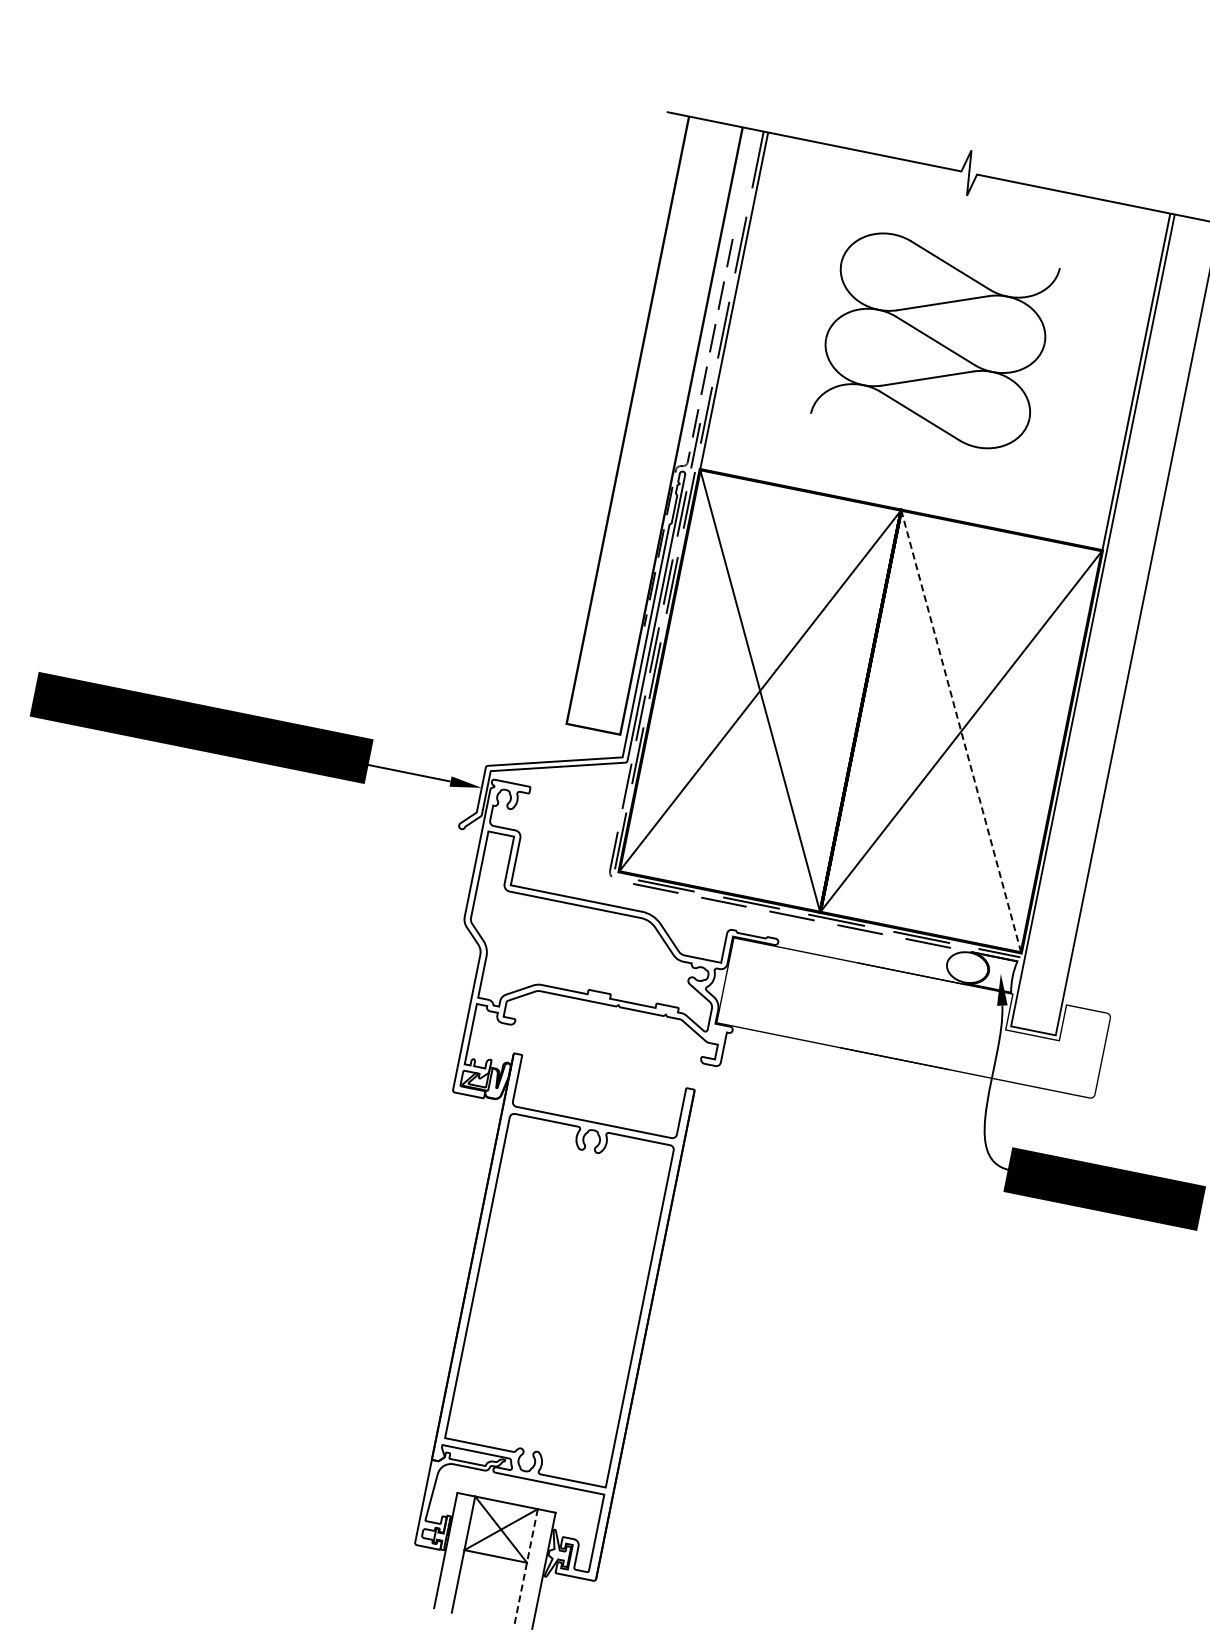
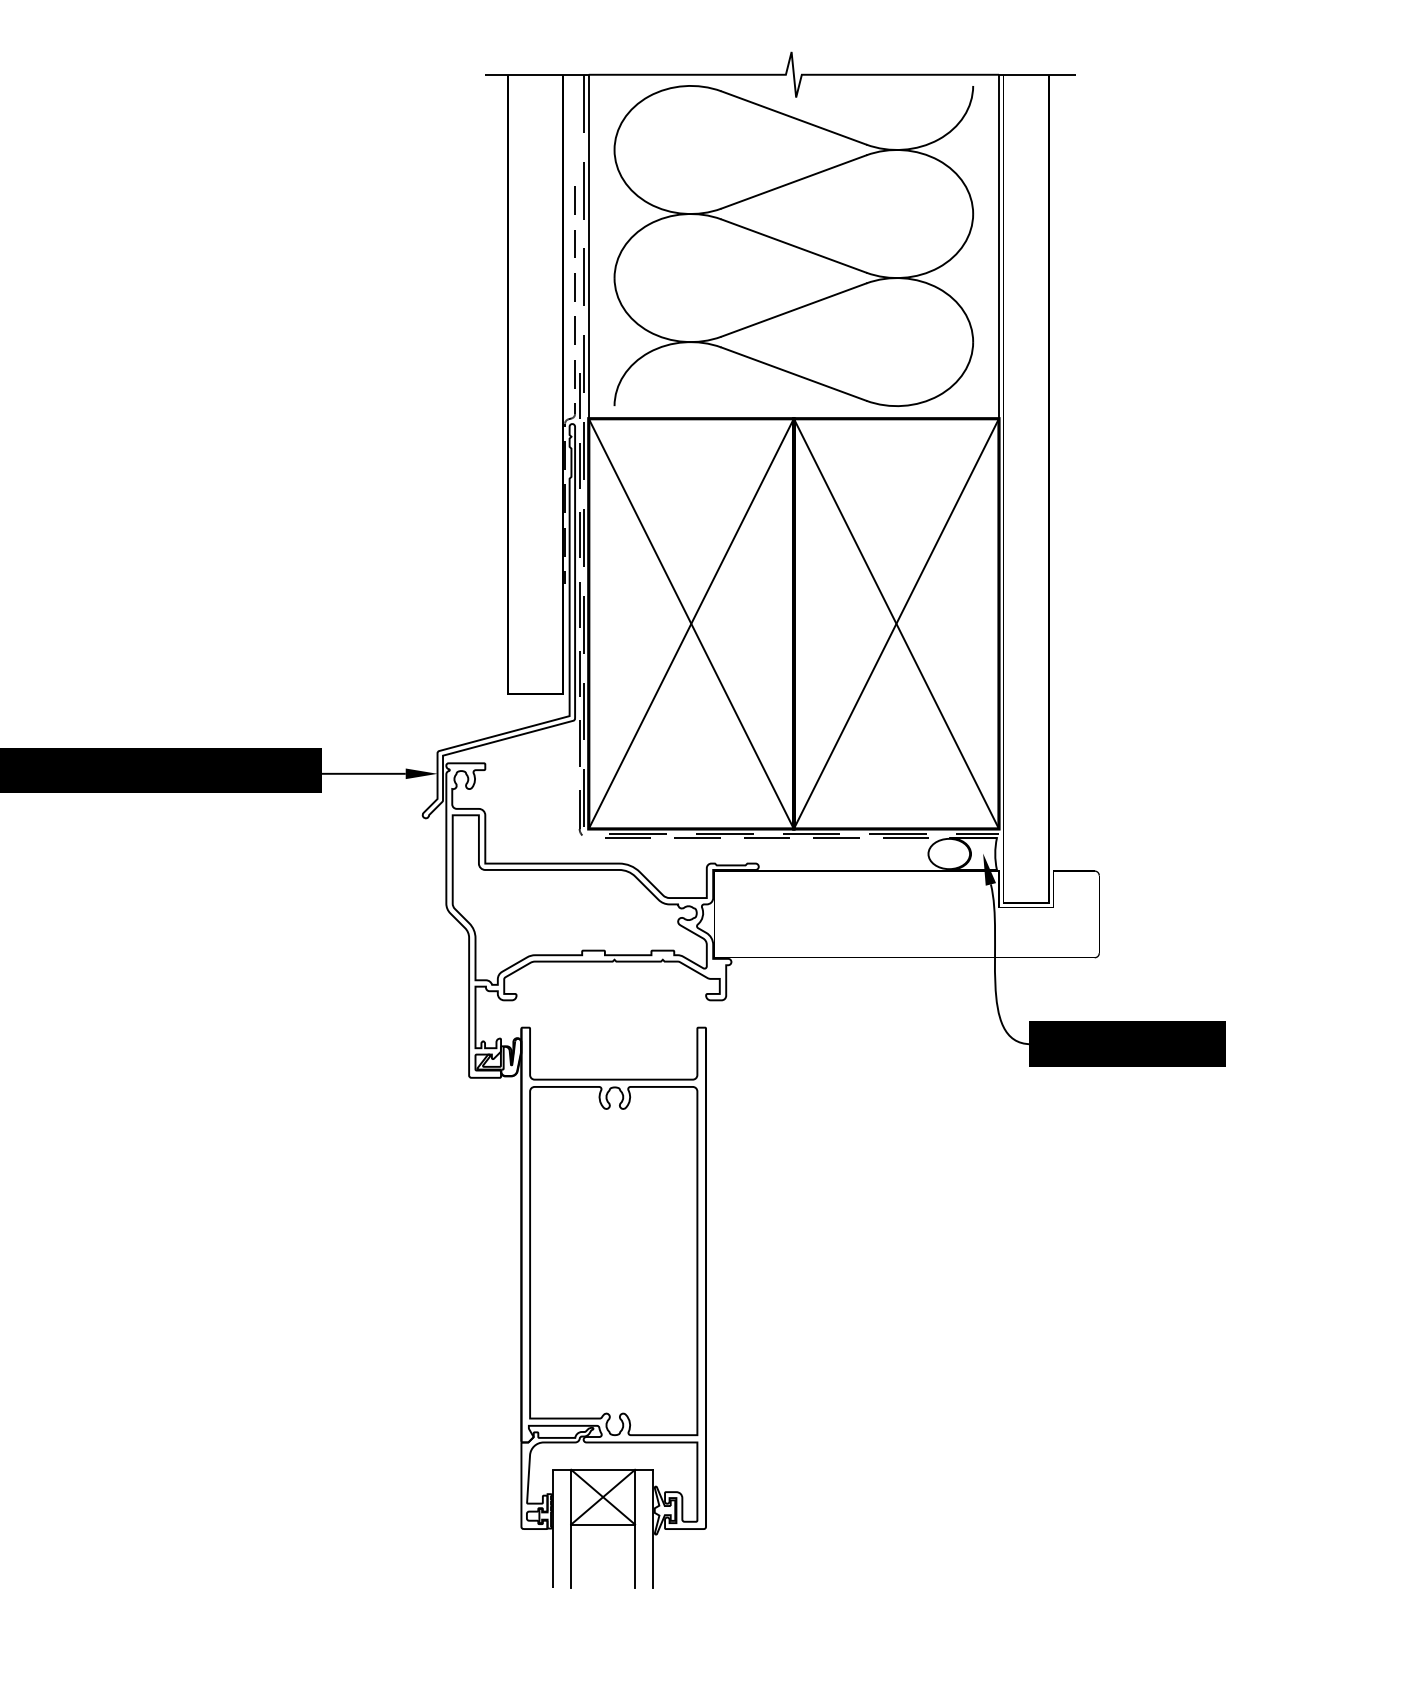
part: (935, 340) -> (793, 245), size x1.67
line: (961, 732) -> (896, 624), dashed -> solid
line: (526, 1567) -> (635, 1529), dashed -> solid

